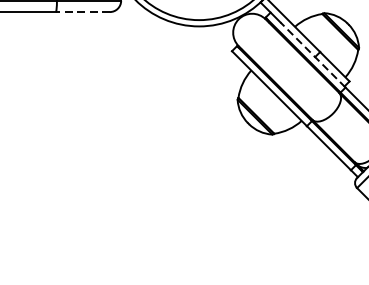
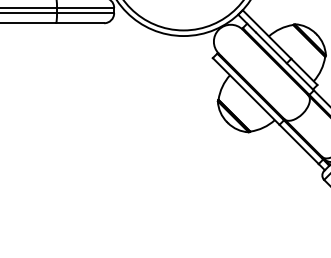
line: (82, 12) -> (79, 23), dashed -> solid
line: (312, 55) -> (284, 61), dashed -> solid

